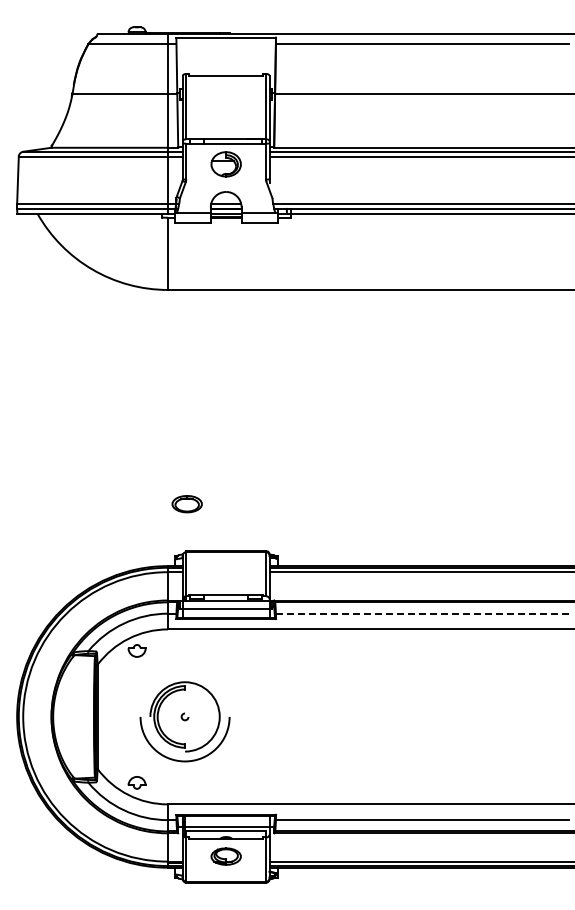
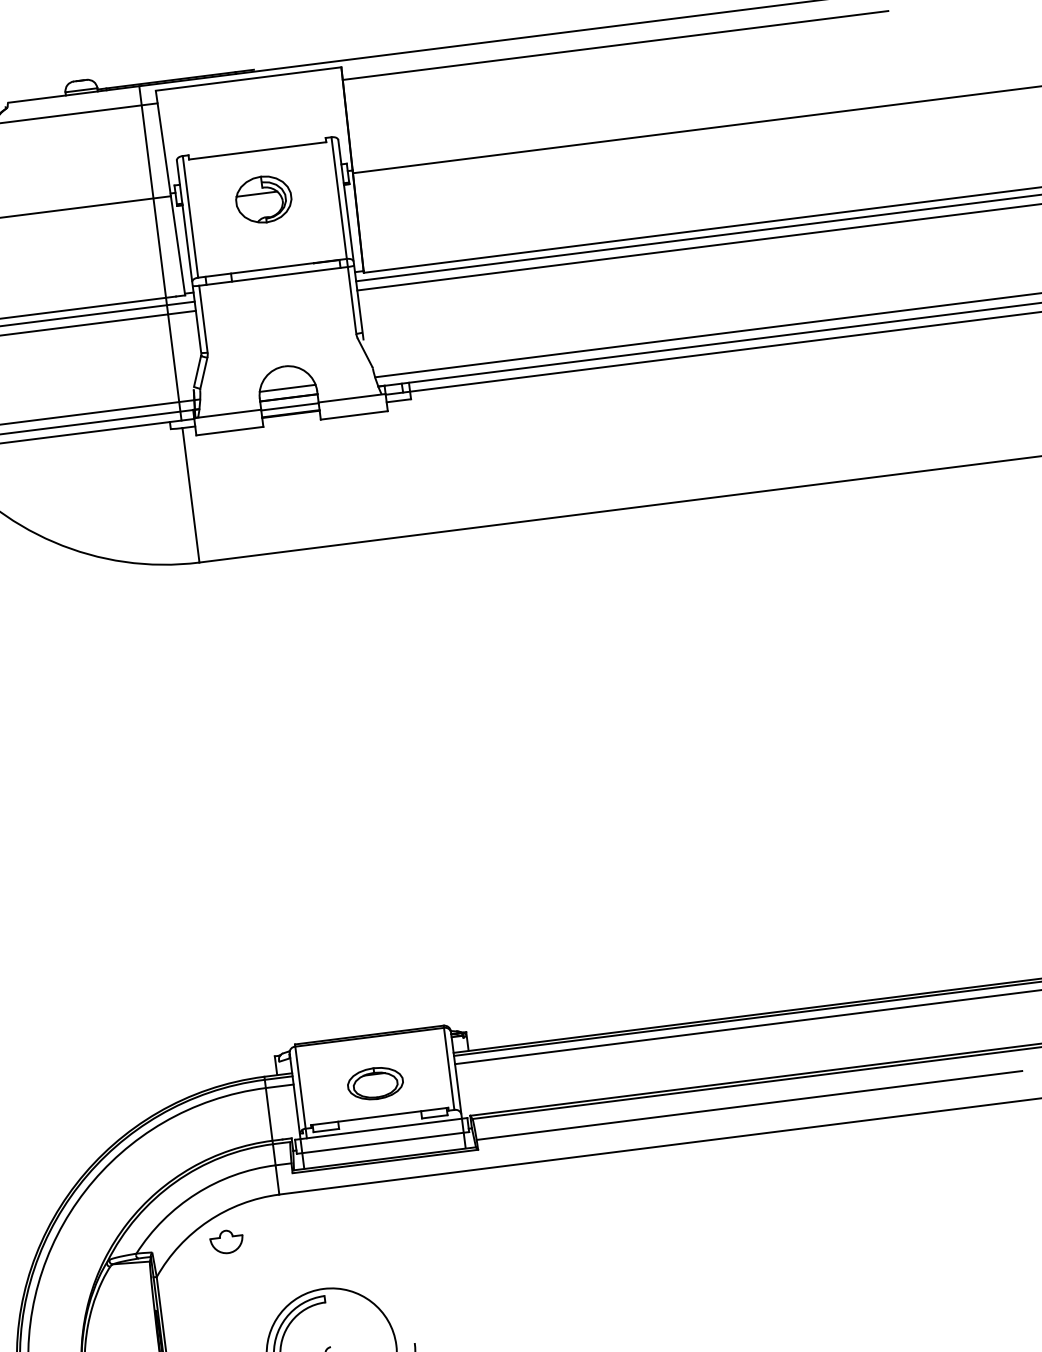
part: (225, 164) -> (262, 199), moved
part: (186, 504) -> (374, 1084), moved
line: (422, 613) -> (749, 1105), dashed -> solid

